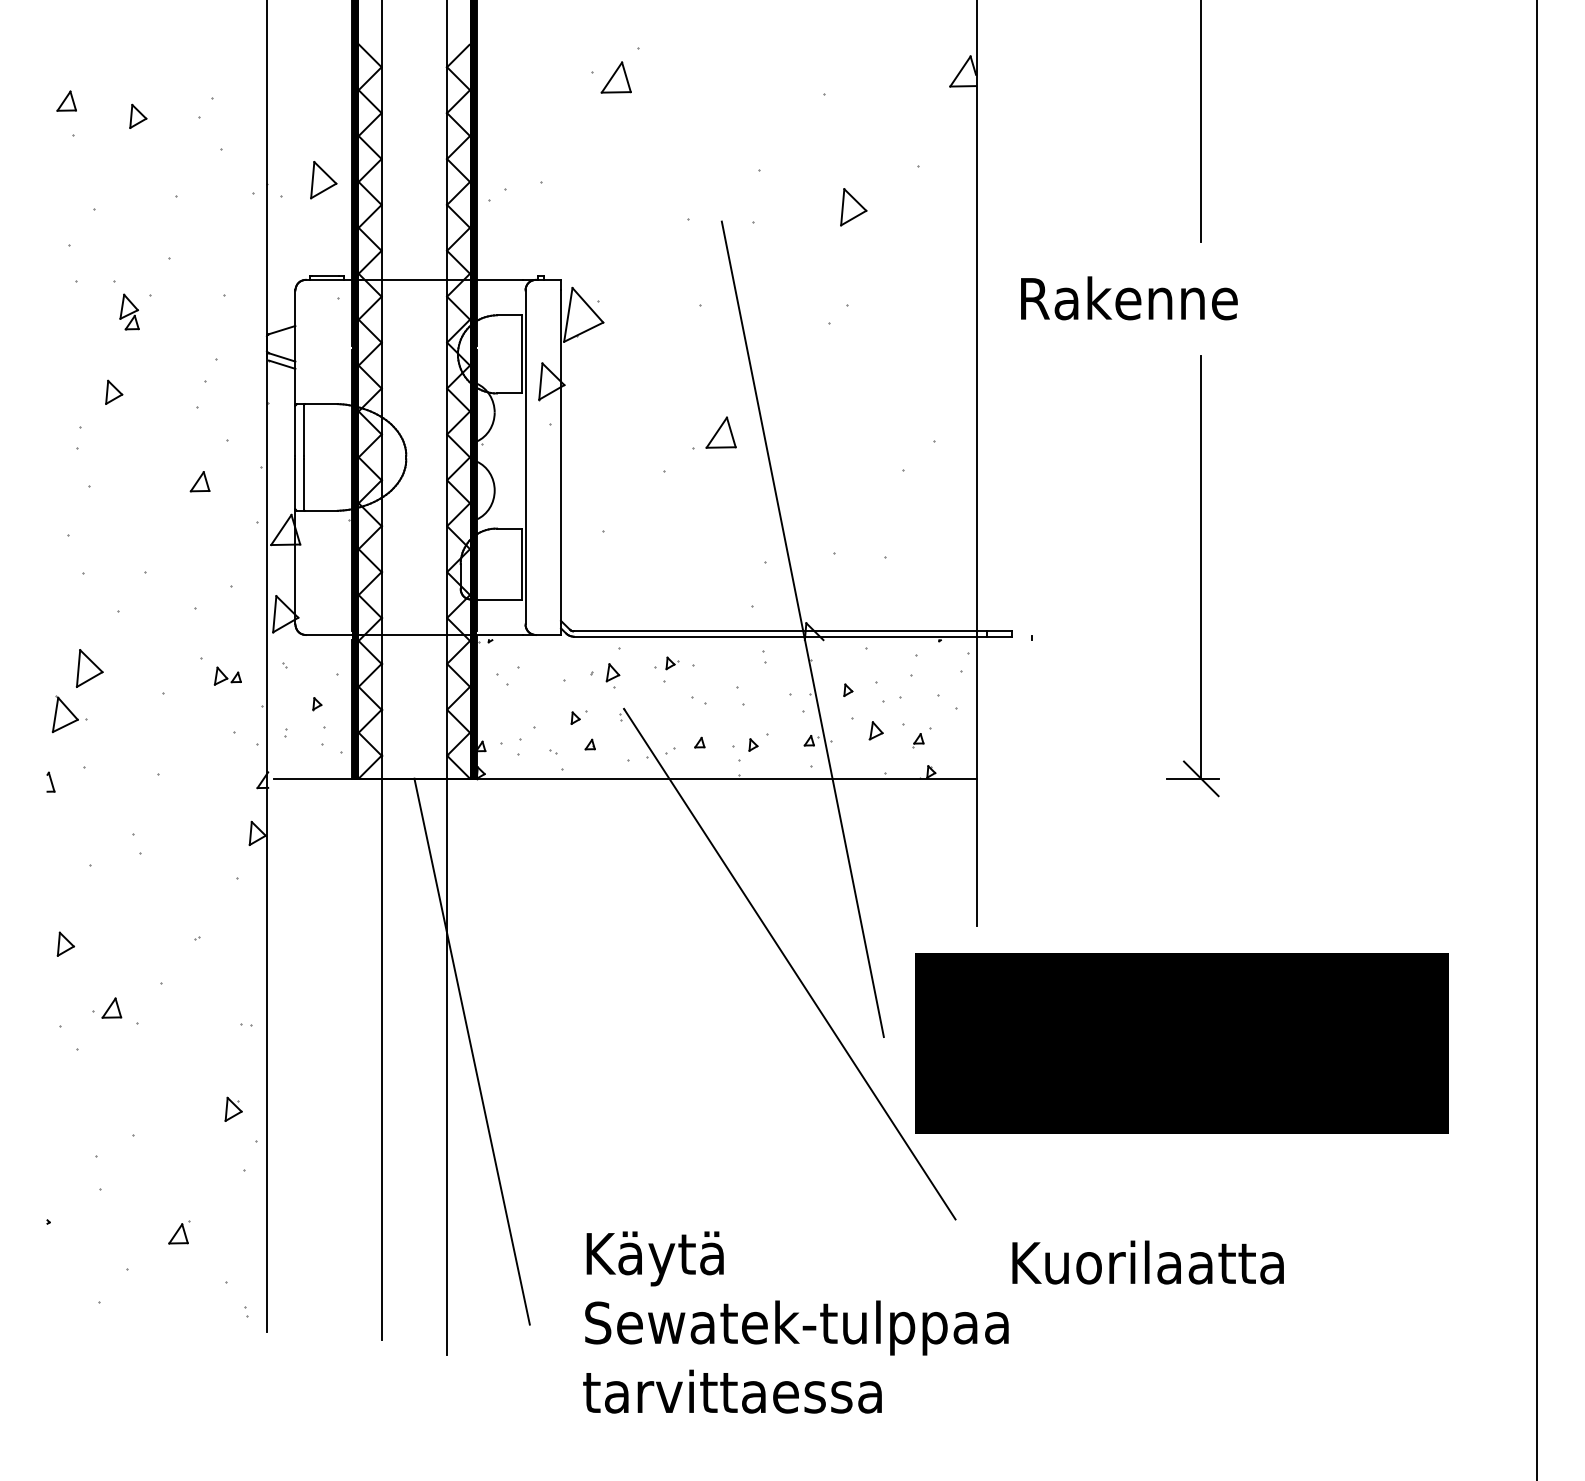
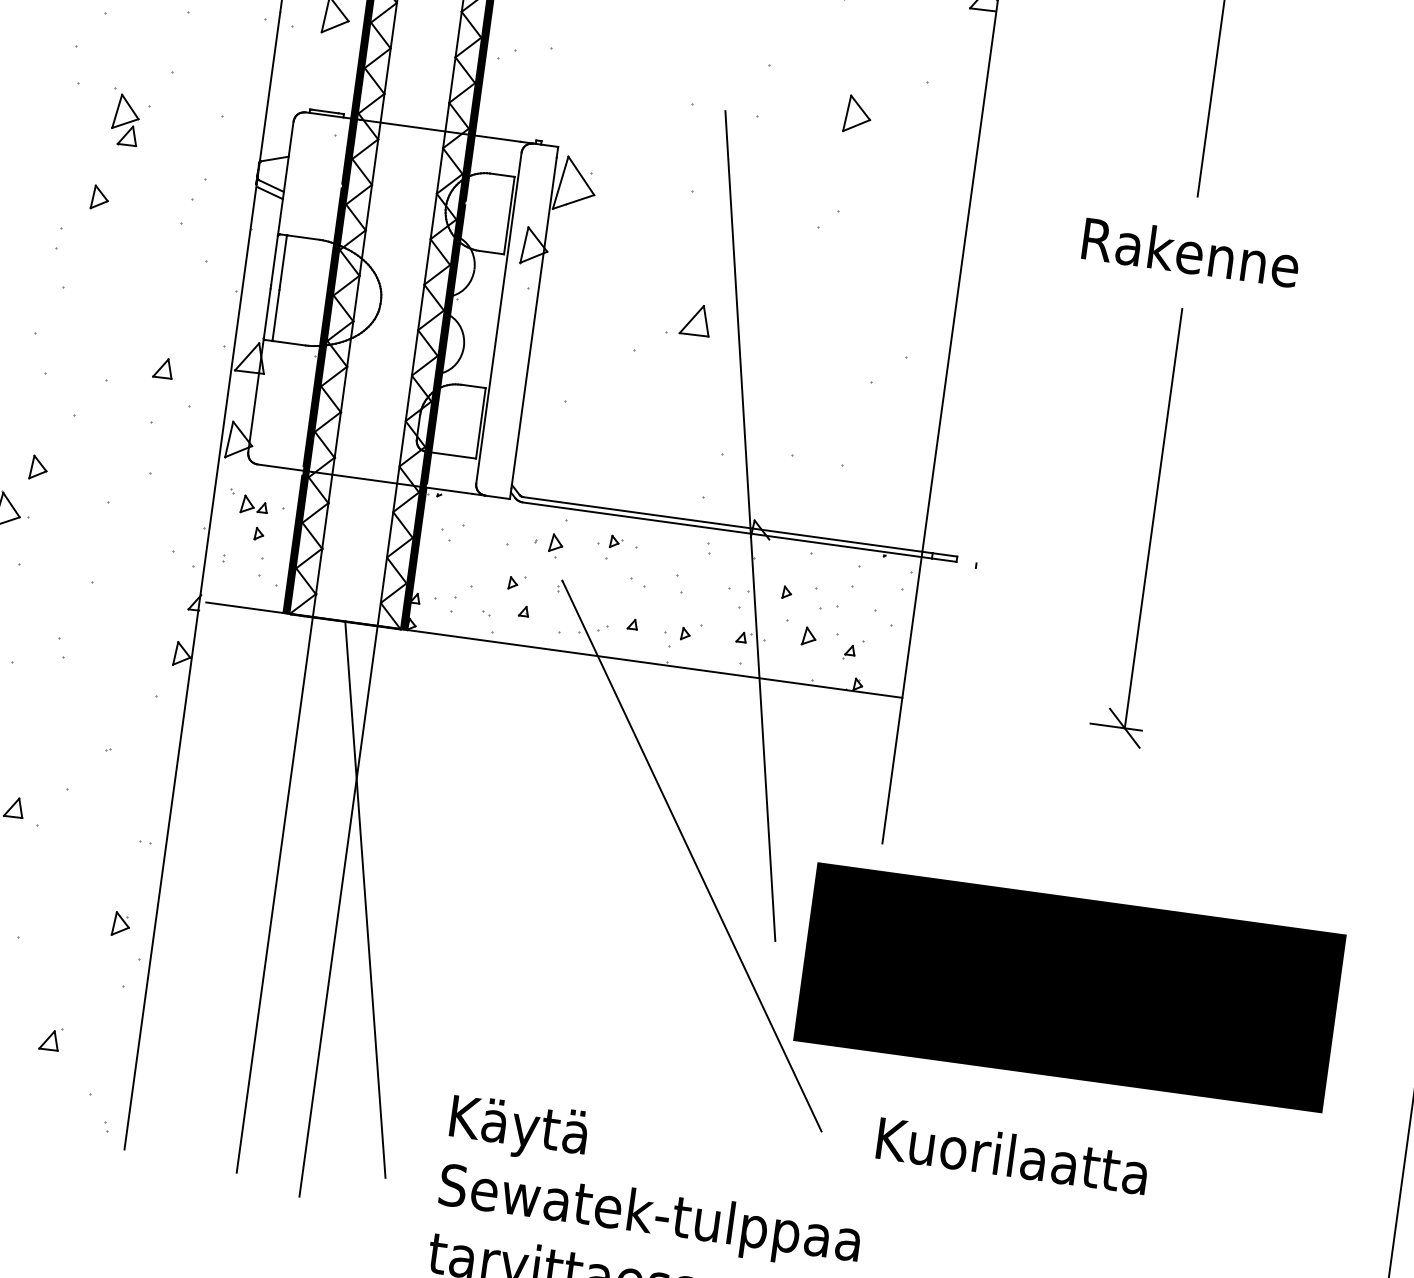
text: (1129, 298) -> (1191, 252), moved
part: (129, 312) -> (126, 120), size x1.43
part: (199, 481) -> (163, 368), moved
part: (90, 667) -> (39, 467), size x0.62
part: (227, 675) -> (254, 504), moved
text: (1147, 1262) -> (1011, 1155), moved

